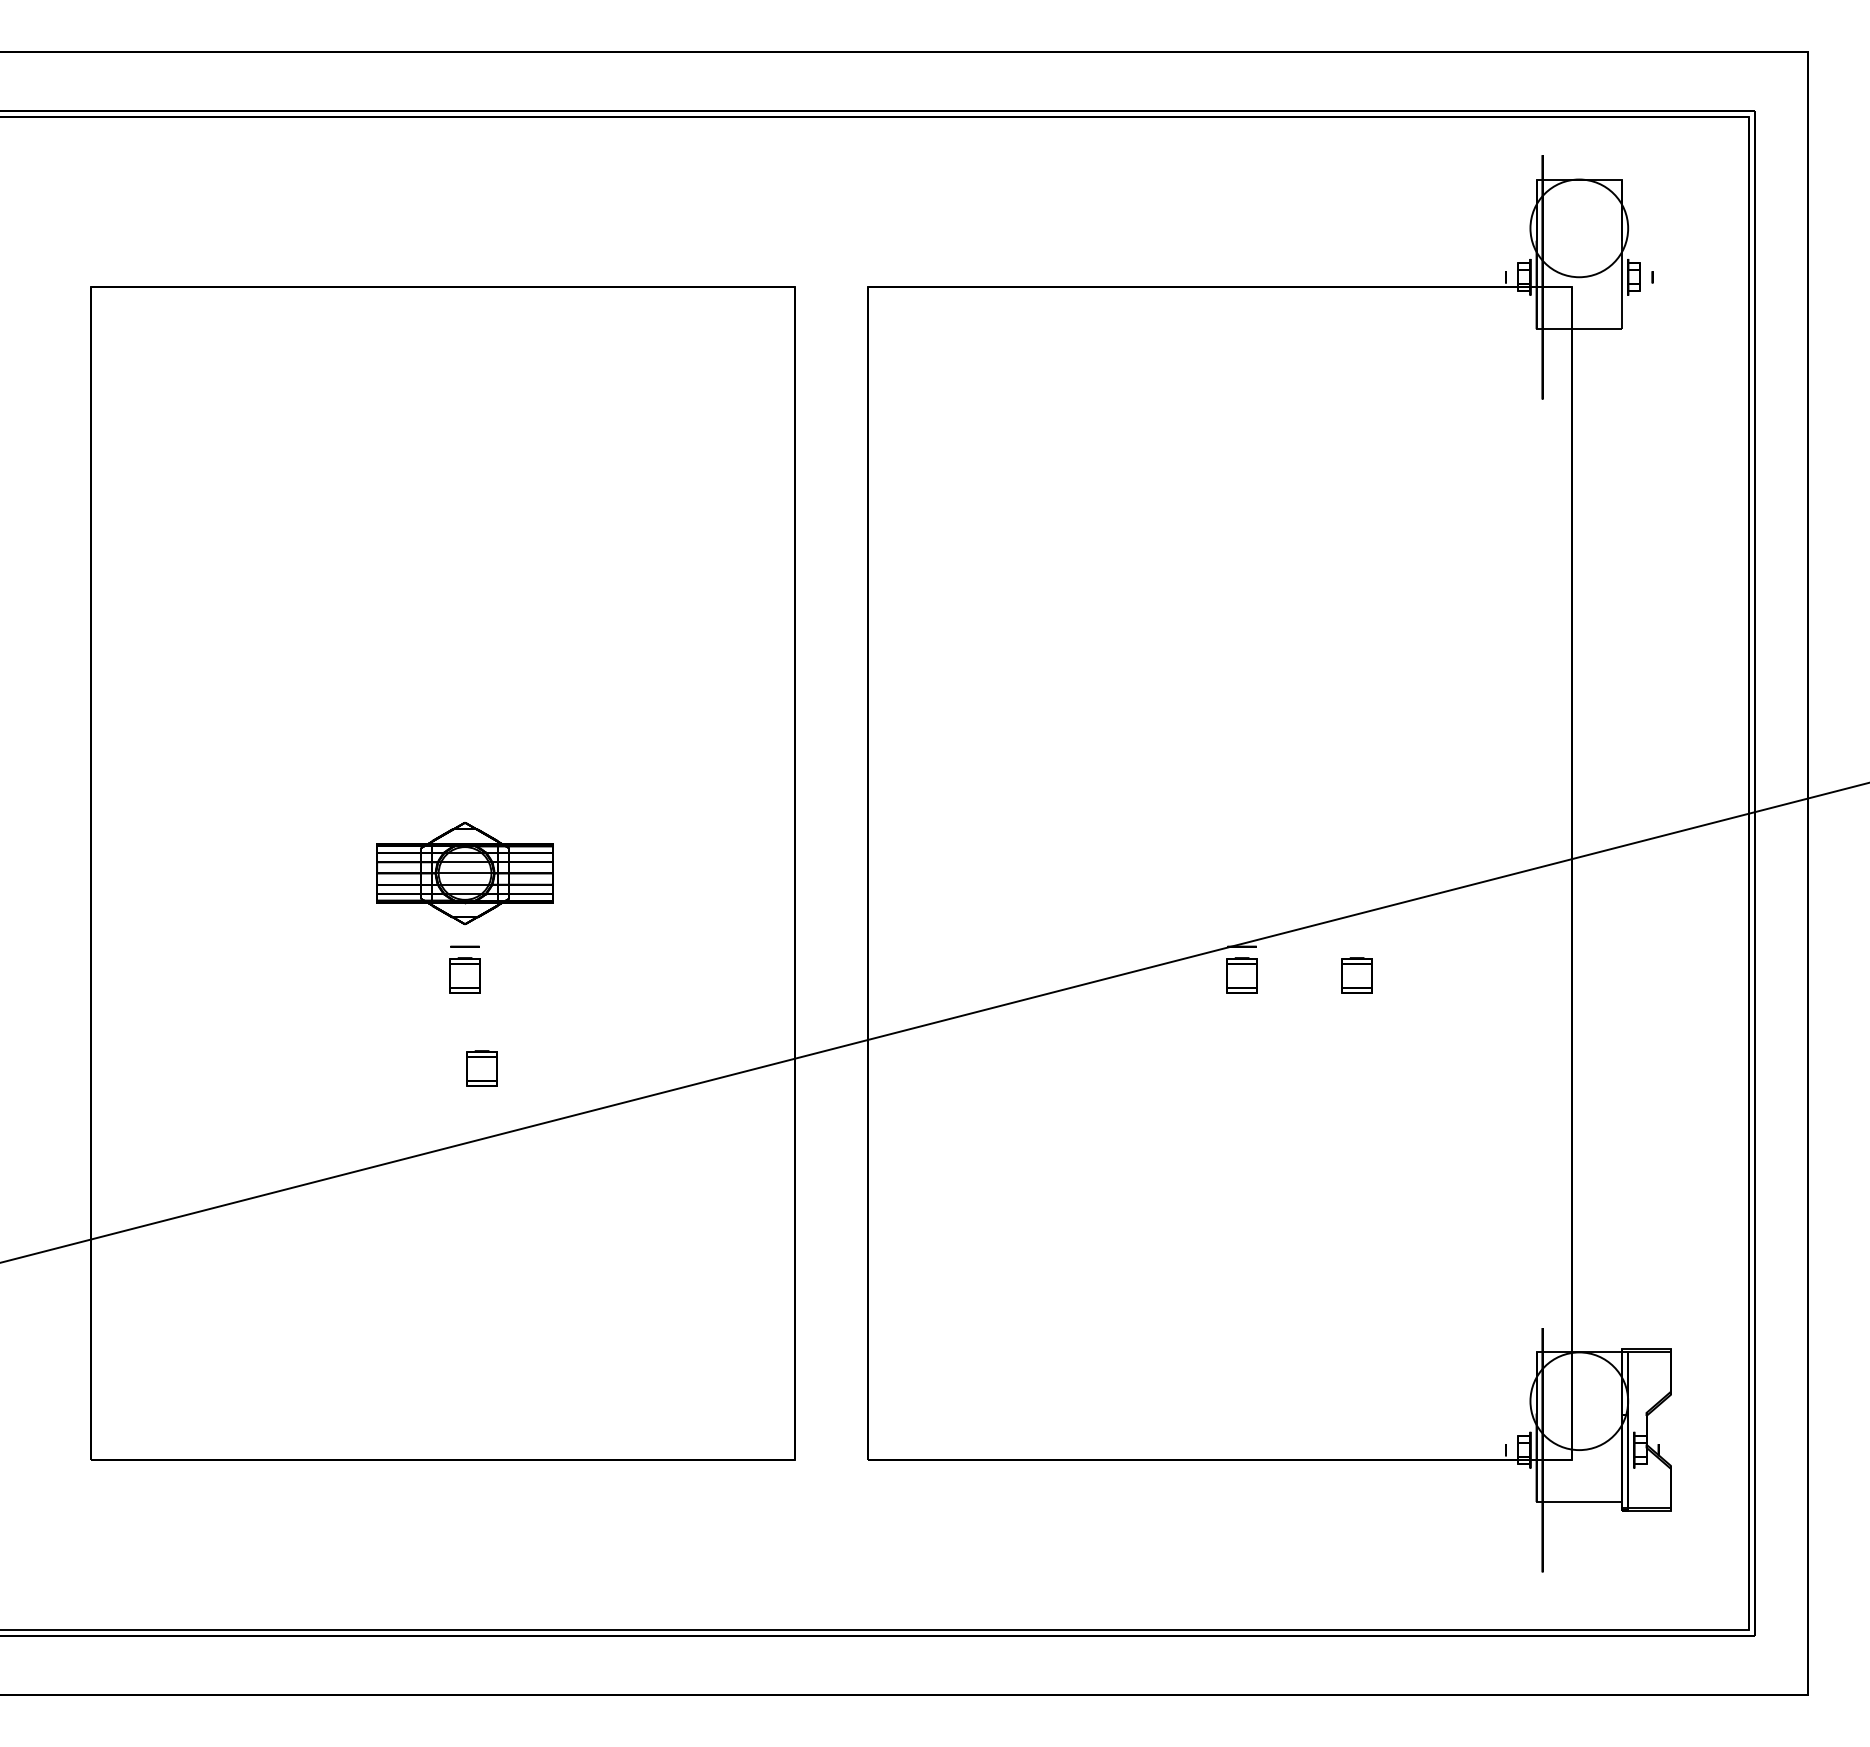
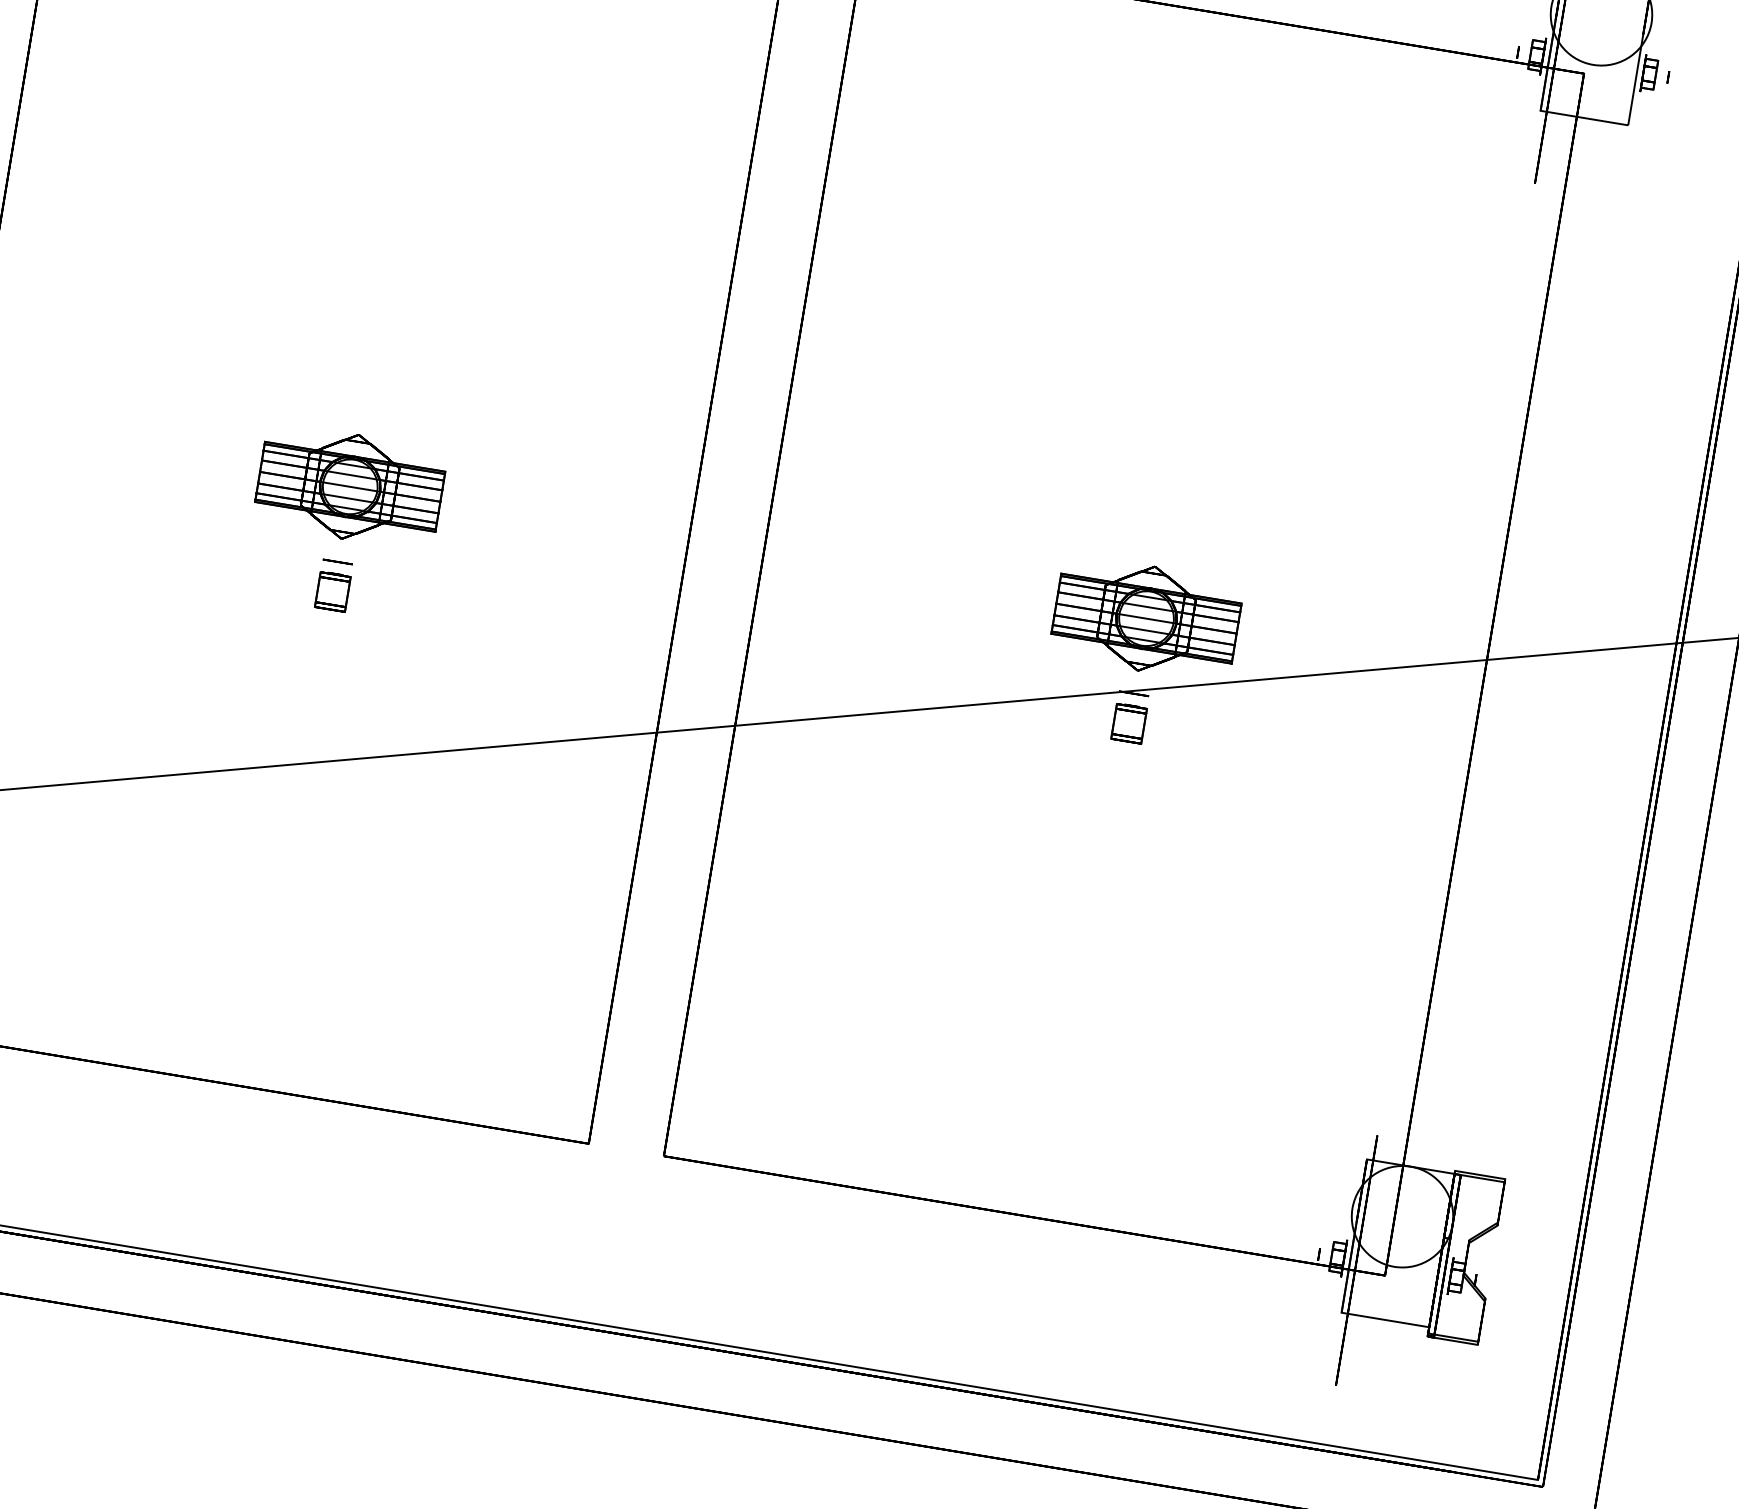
part: (1241, 873) -> (1145, 618), added
part: (1356, 975) -> (1246, 742), removed
part: (481, 1068) -> (333, 689), removed

